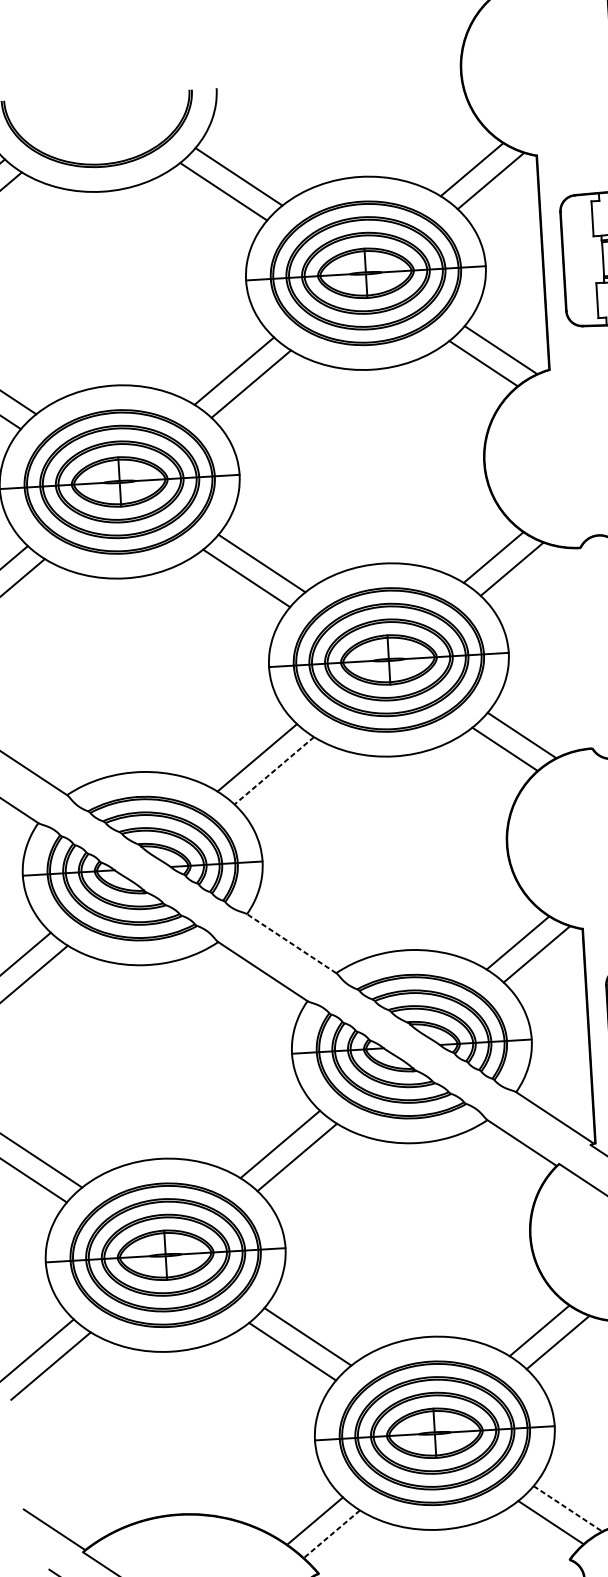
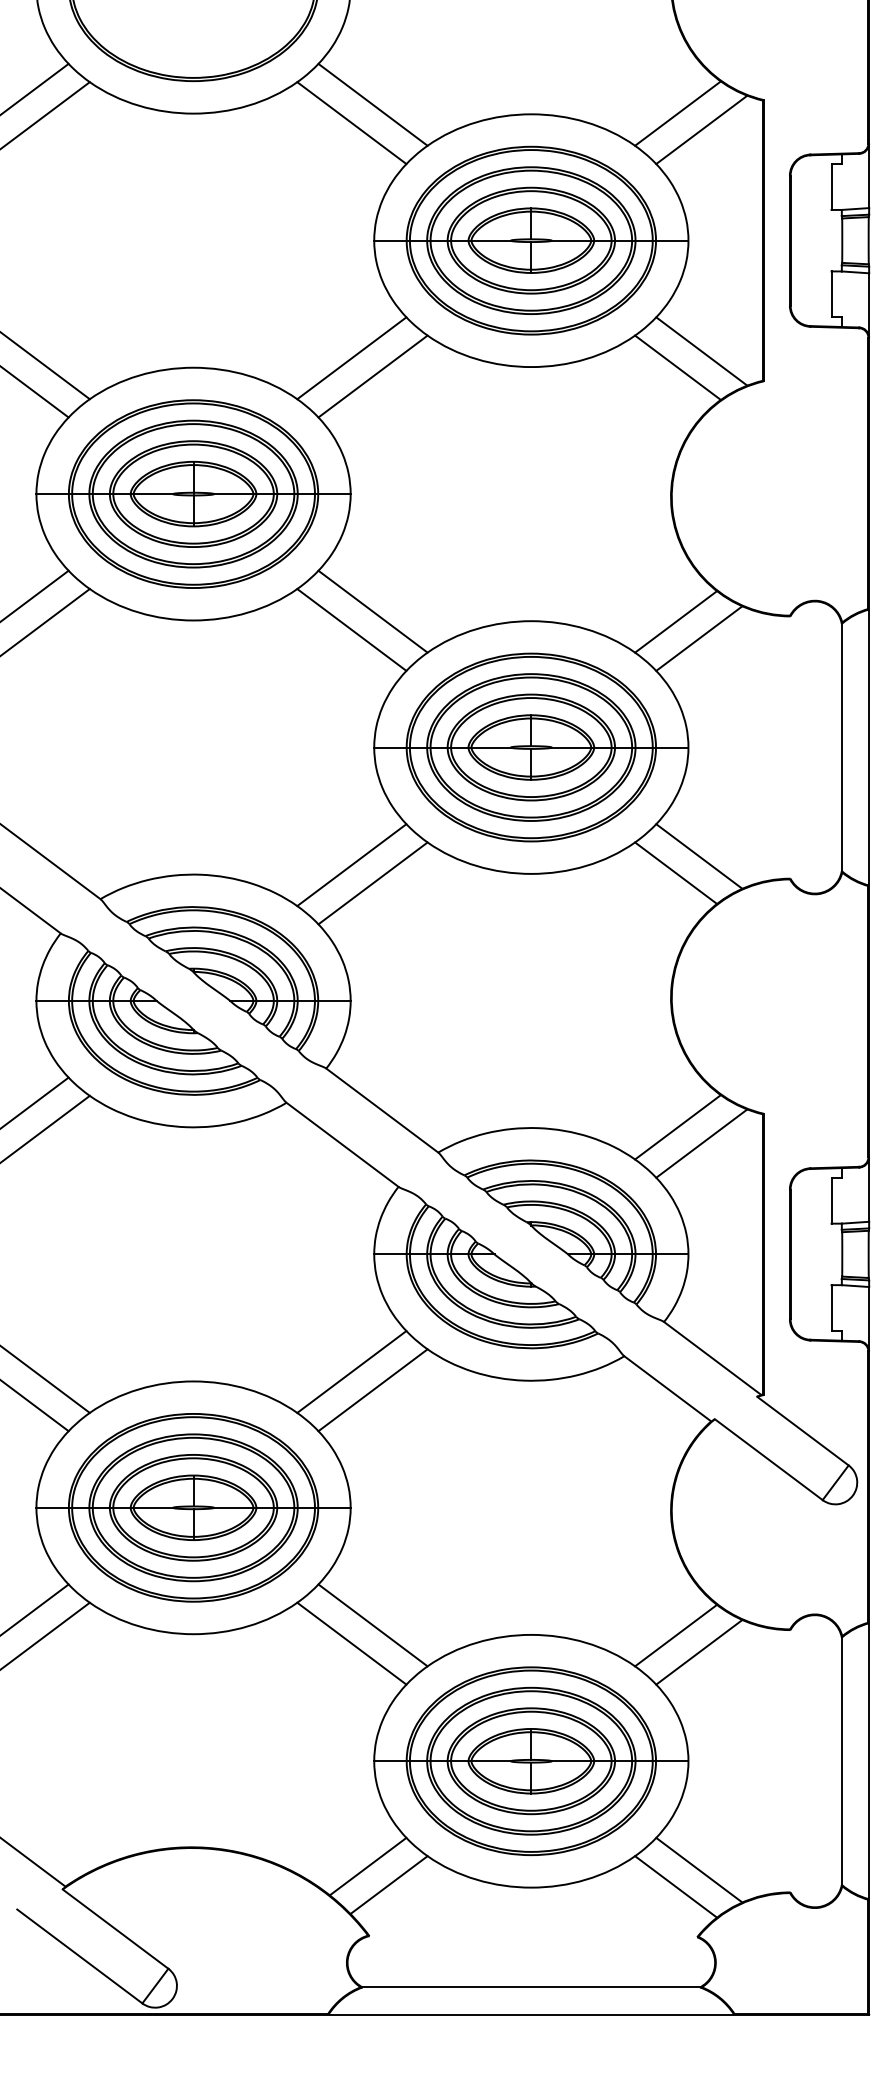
line: (273, 770) -> (372, 883), dashed -> solid
line: (291, 943) -> (381, 1110), dashed -> solid
line: (568, 1509) -> (699, 1870), dashed -> solid
line: (331, 1534) -> (388, 1885), dashed -> solid

